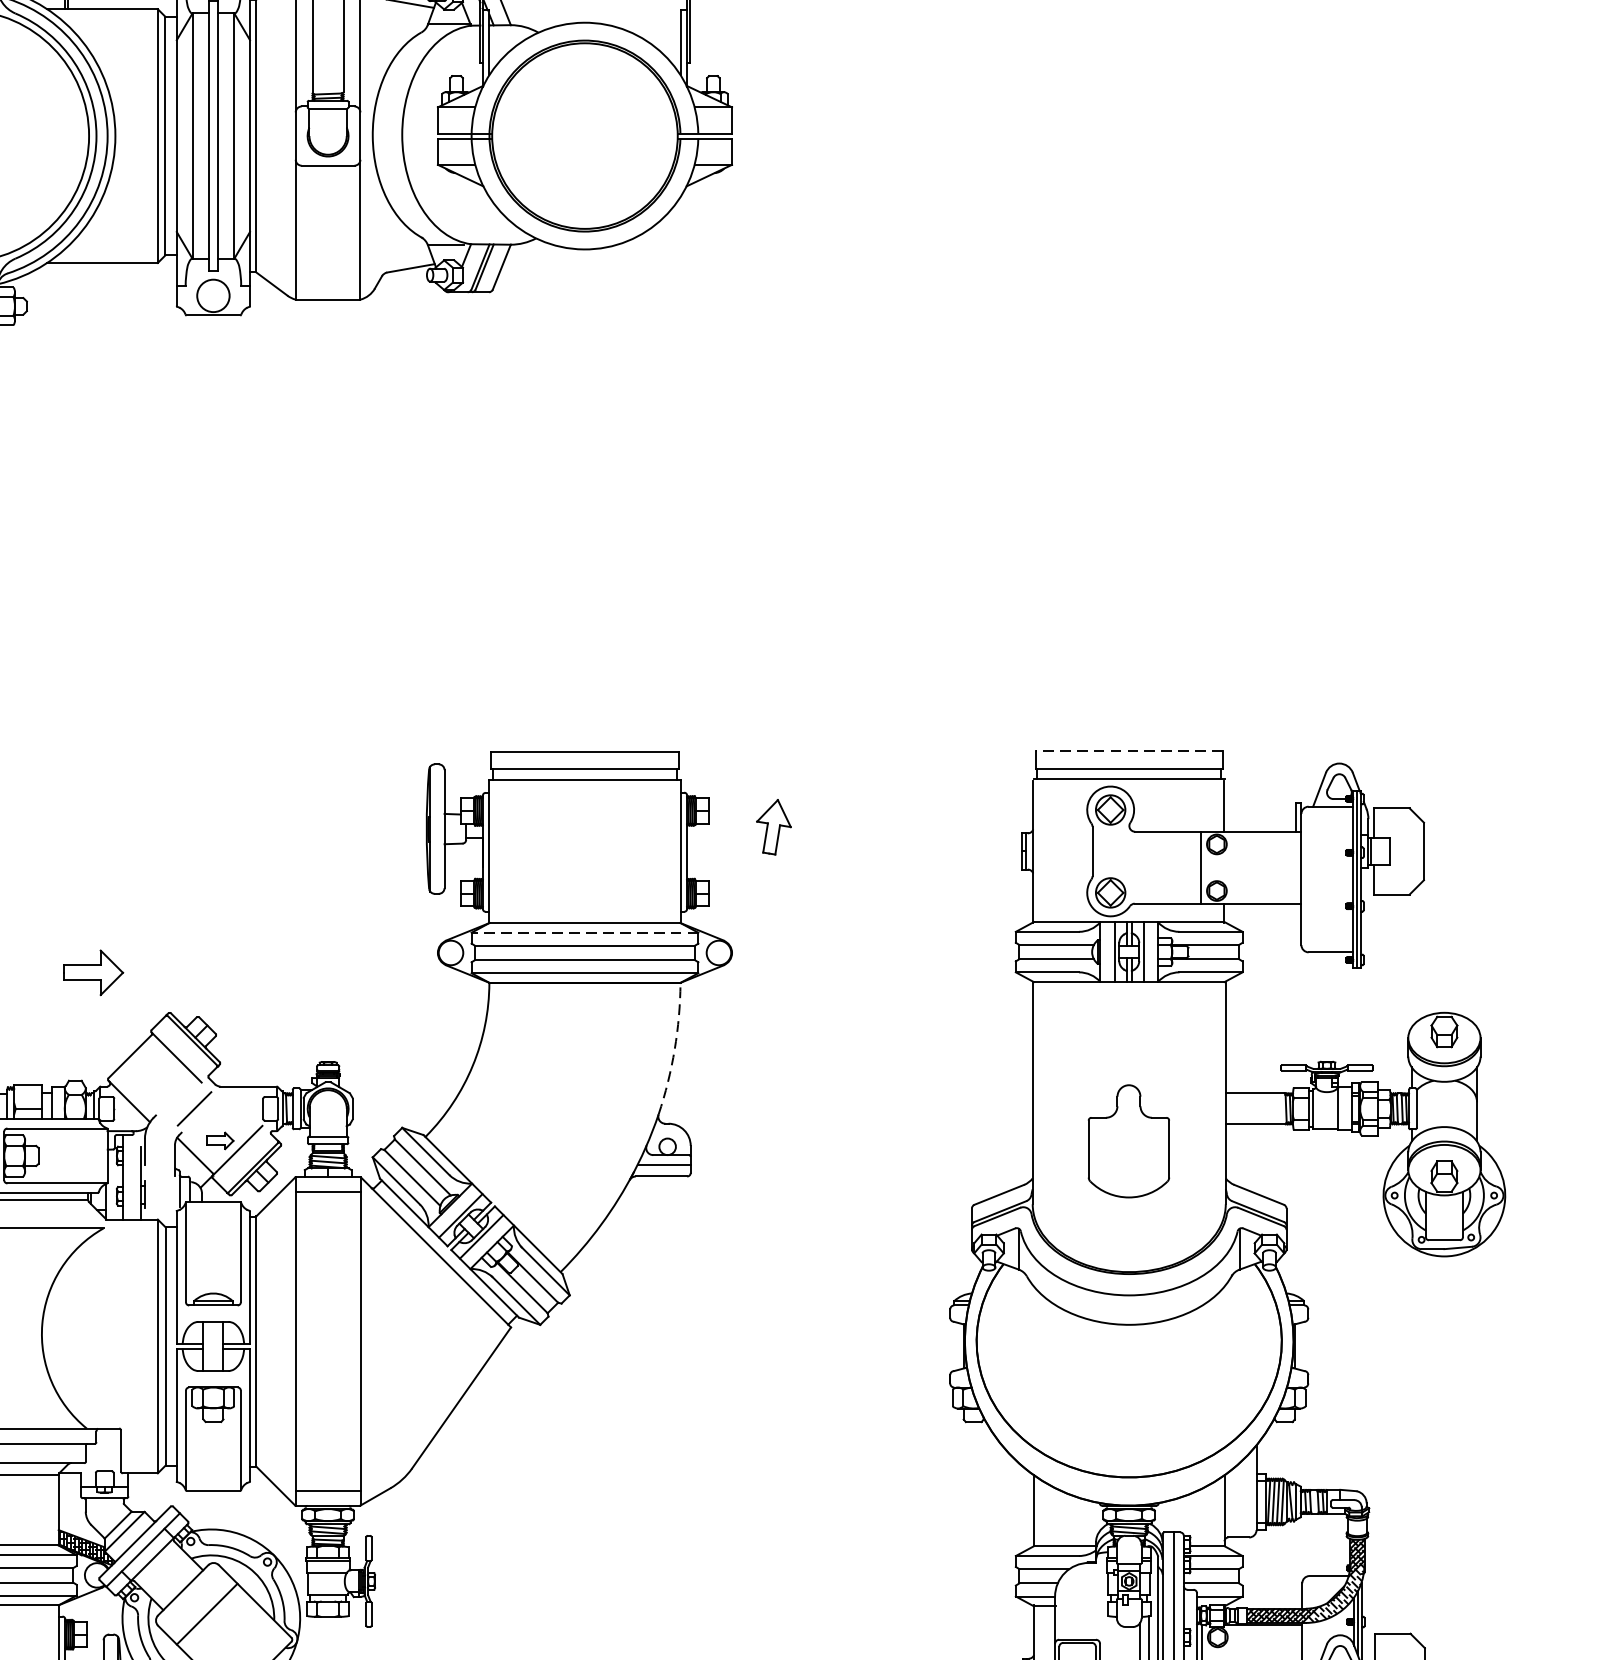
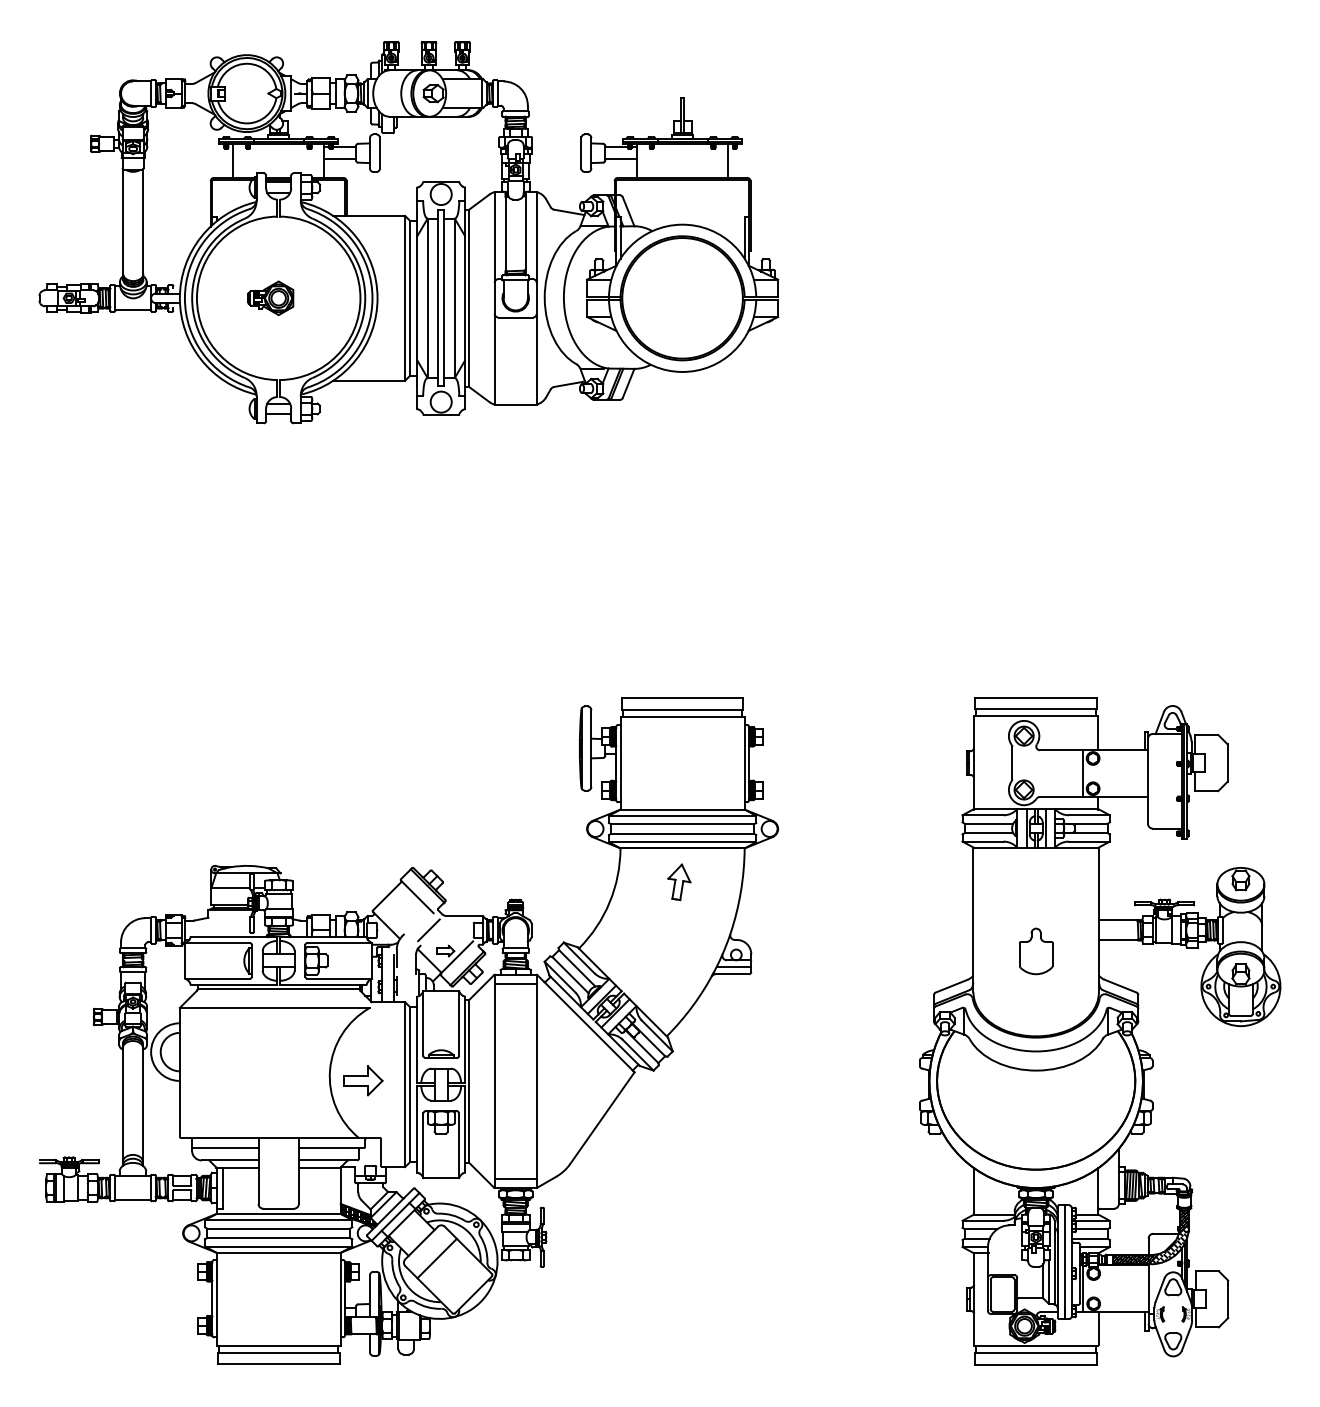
line: (1129, 750) -> (1036, 697), dashed -> solid
part: (774, 827) -> (679, 882), moved
line: (584, 932) -> (682, 815), dashed -> solid
part: (93, 972) -> (363, 1080), moved
arc: (674, 1049) -> (740, 891), dashed -> solid
part: (1129, 1141) -> (1036, 951), size x0.62

